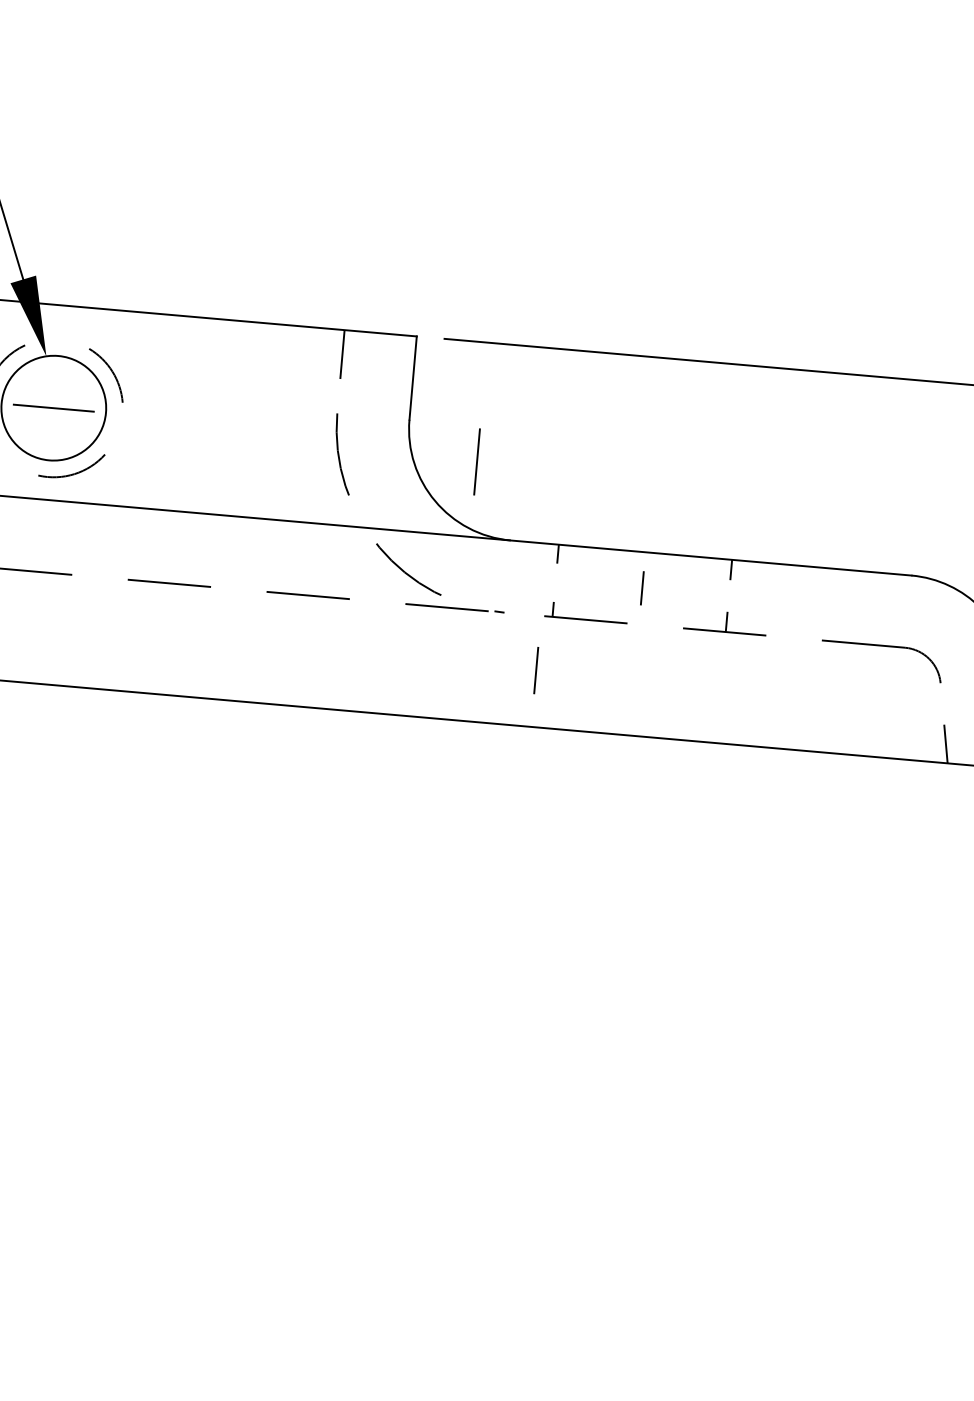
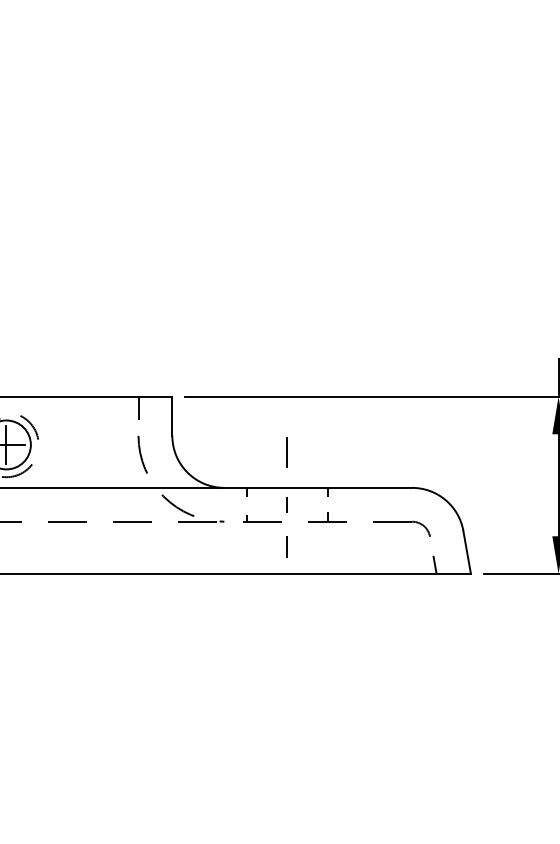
line: (54, 407) -> (6, 444), added
line: (475, 461) -> (286, 452), moved
line: (534, 668) -> (286, 546), moved

